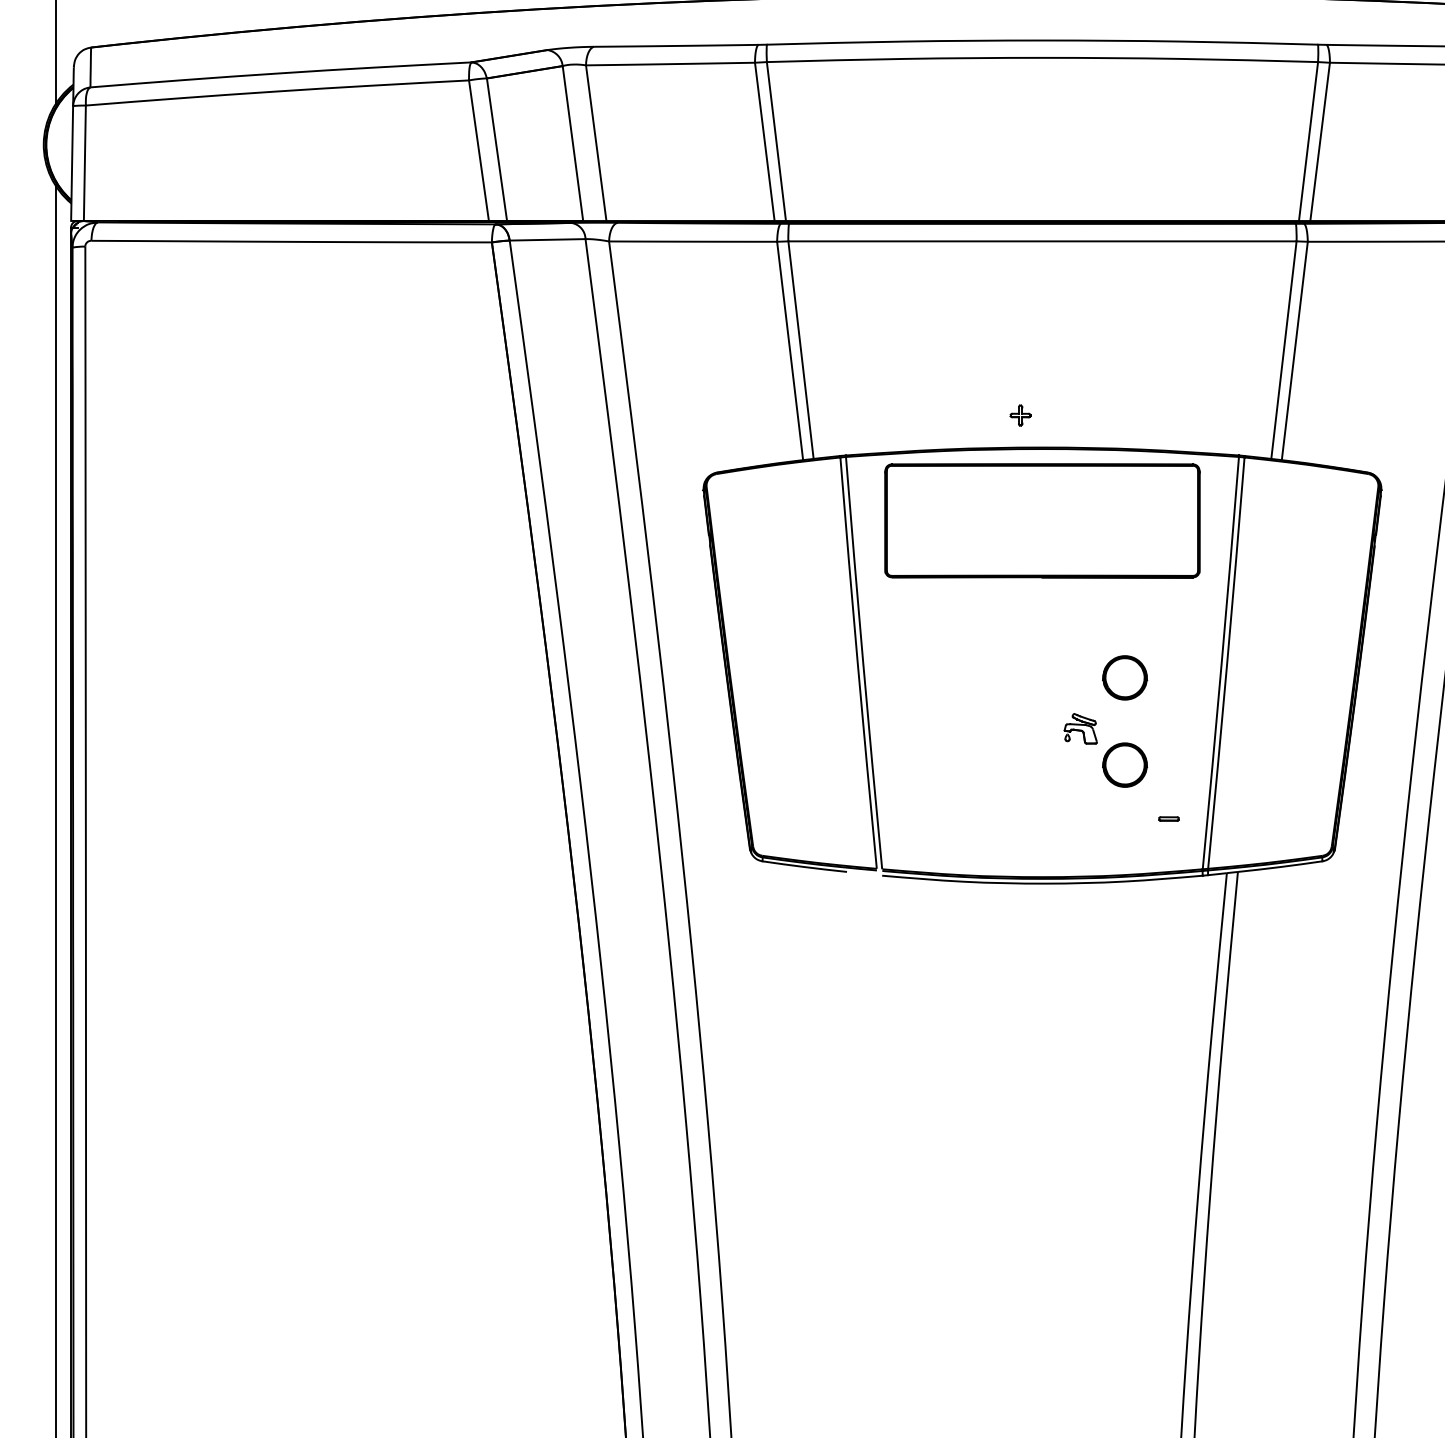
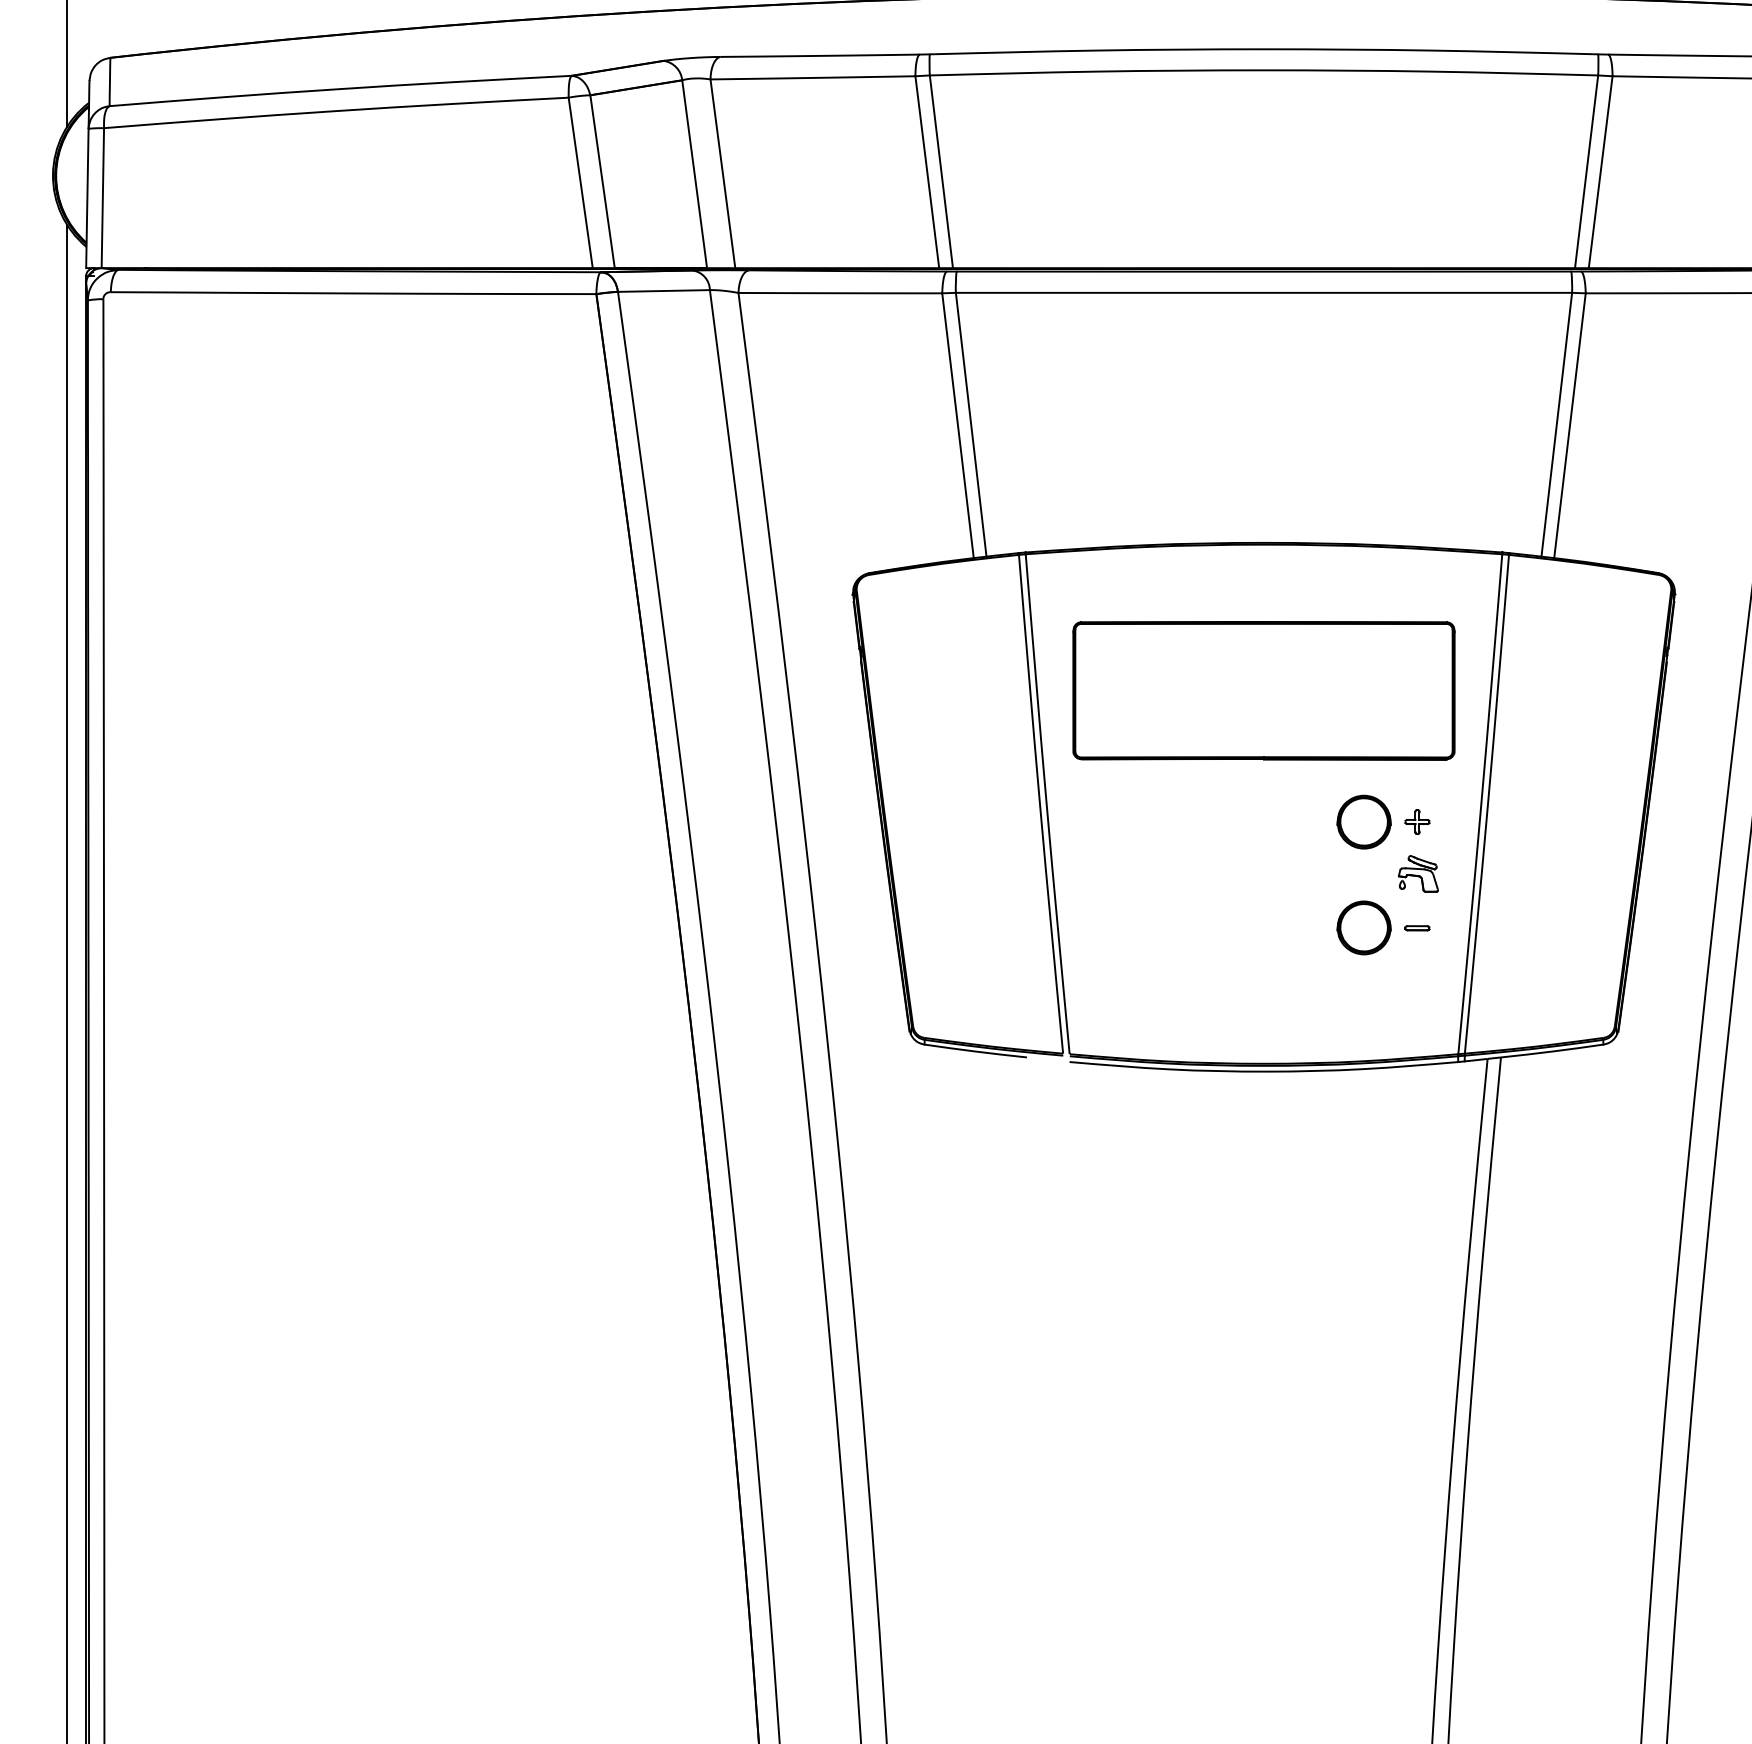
part: (1020, 415) -> (1417, 821), moved
part: (1042, 520) -> (1263, 690), moved
part: (1080, 728) -> (1418, 873), moved
part: (1169, 819) -> (1417, 928), moved

